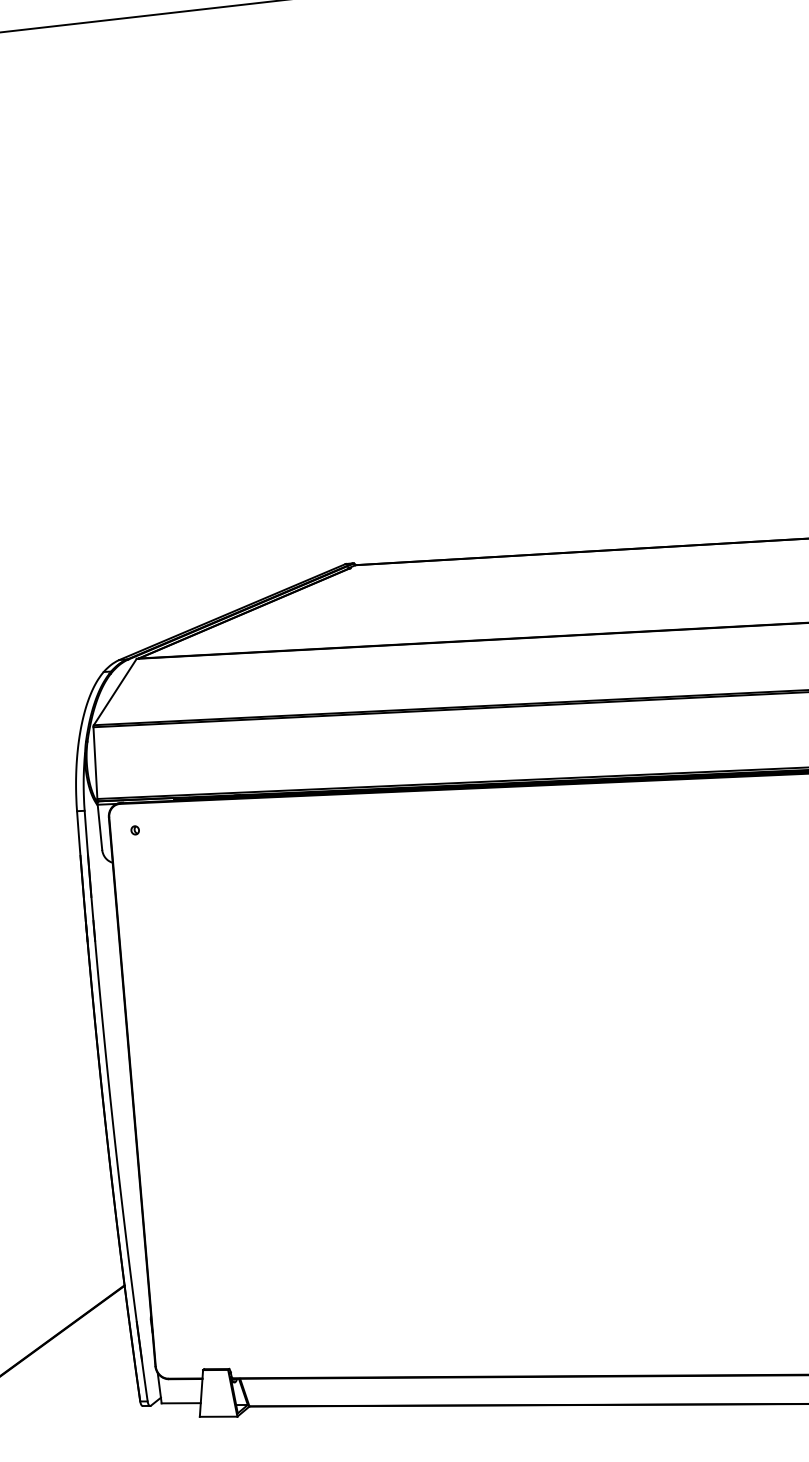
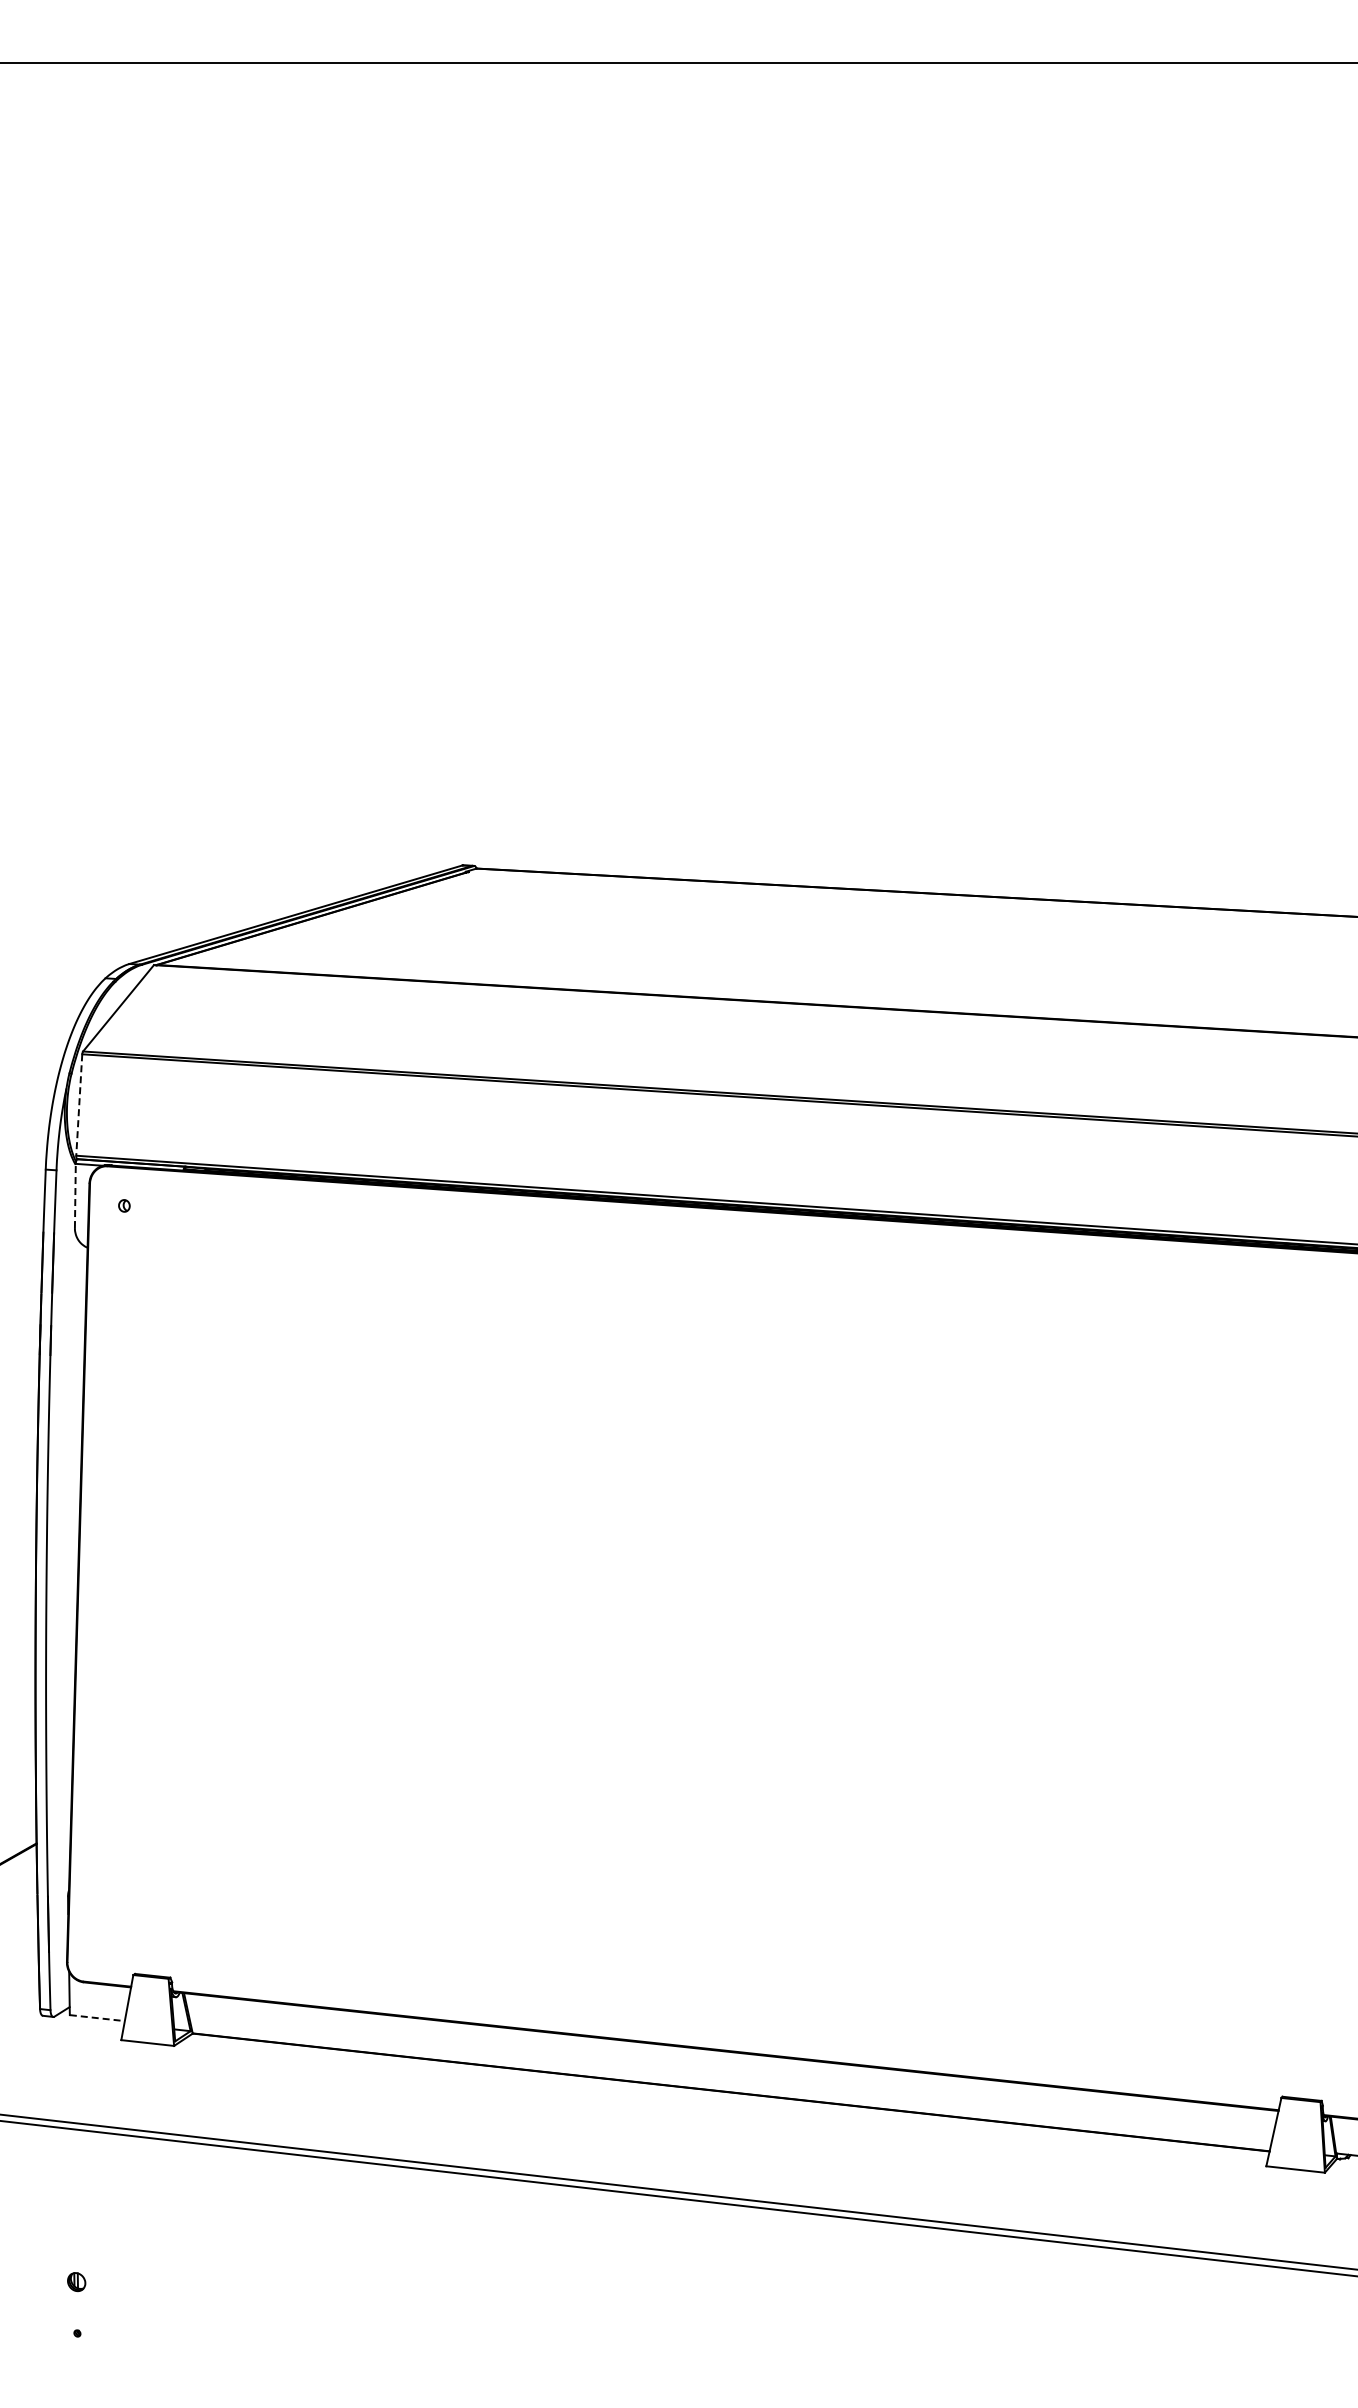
line: (95, 763) -> (79, 1105), solid -> dashed
line: (100, 827) -> (75, 1195), solid -> dashed
line: (181, 1403) -> (97, 2018), solid -> dashed

